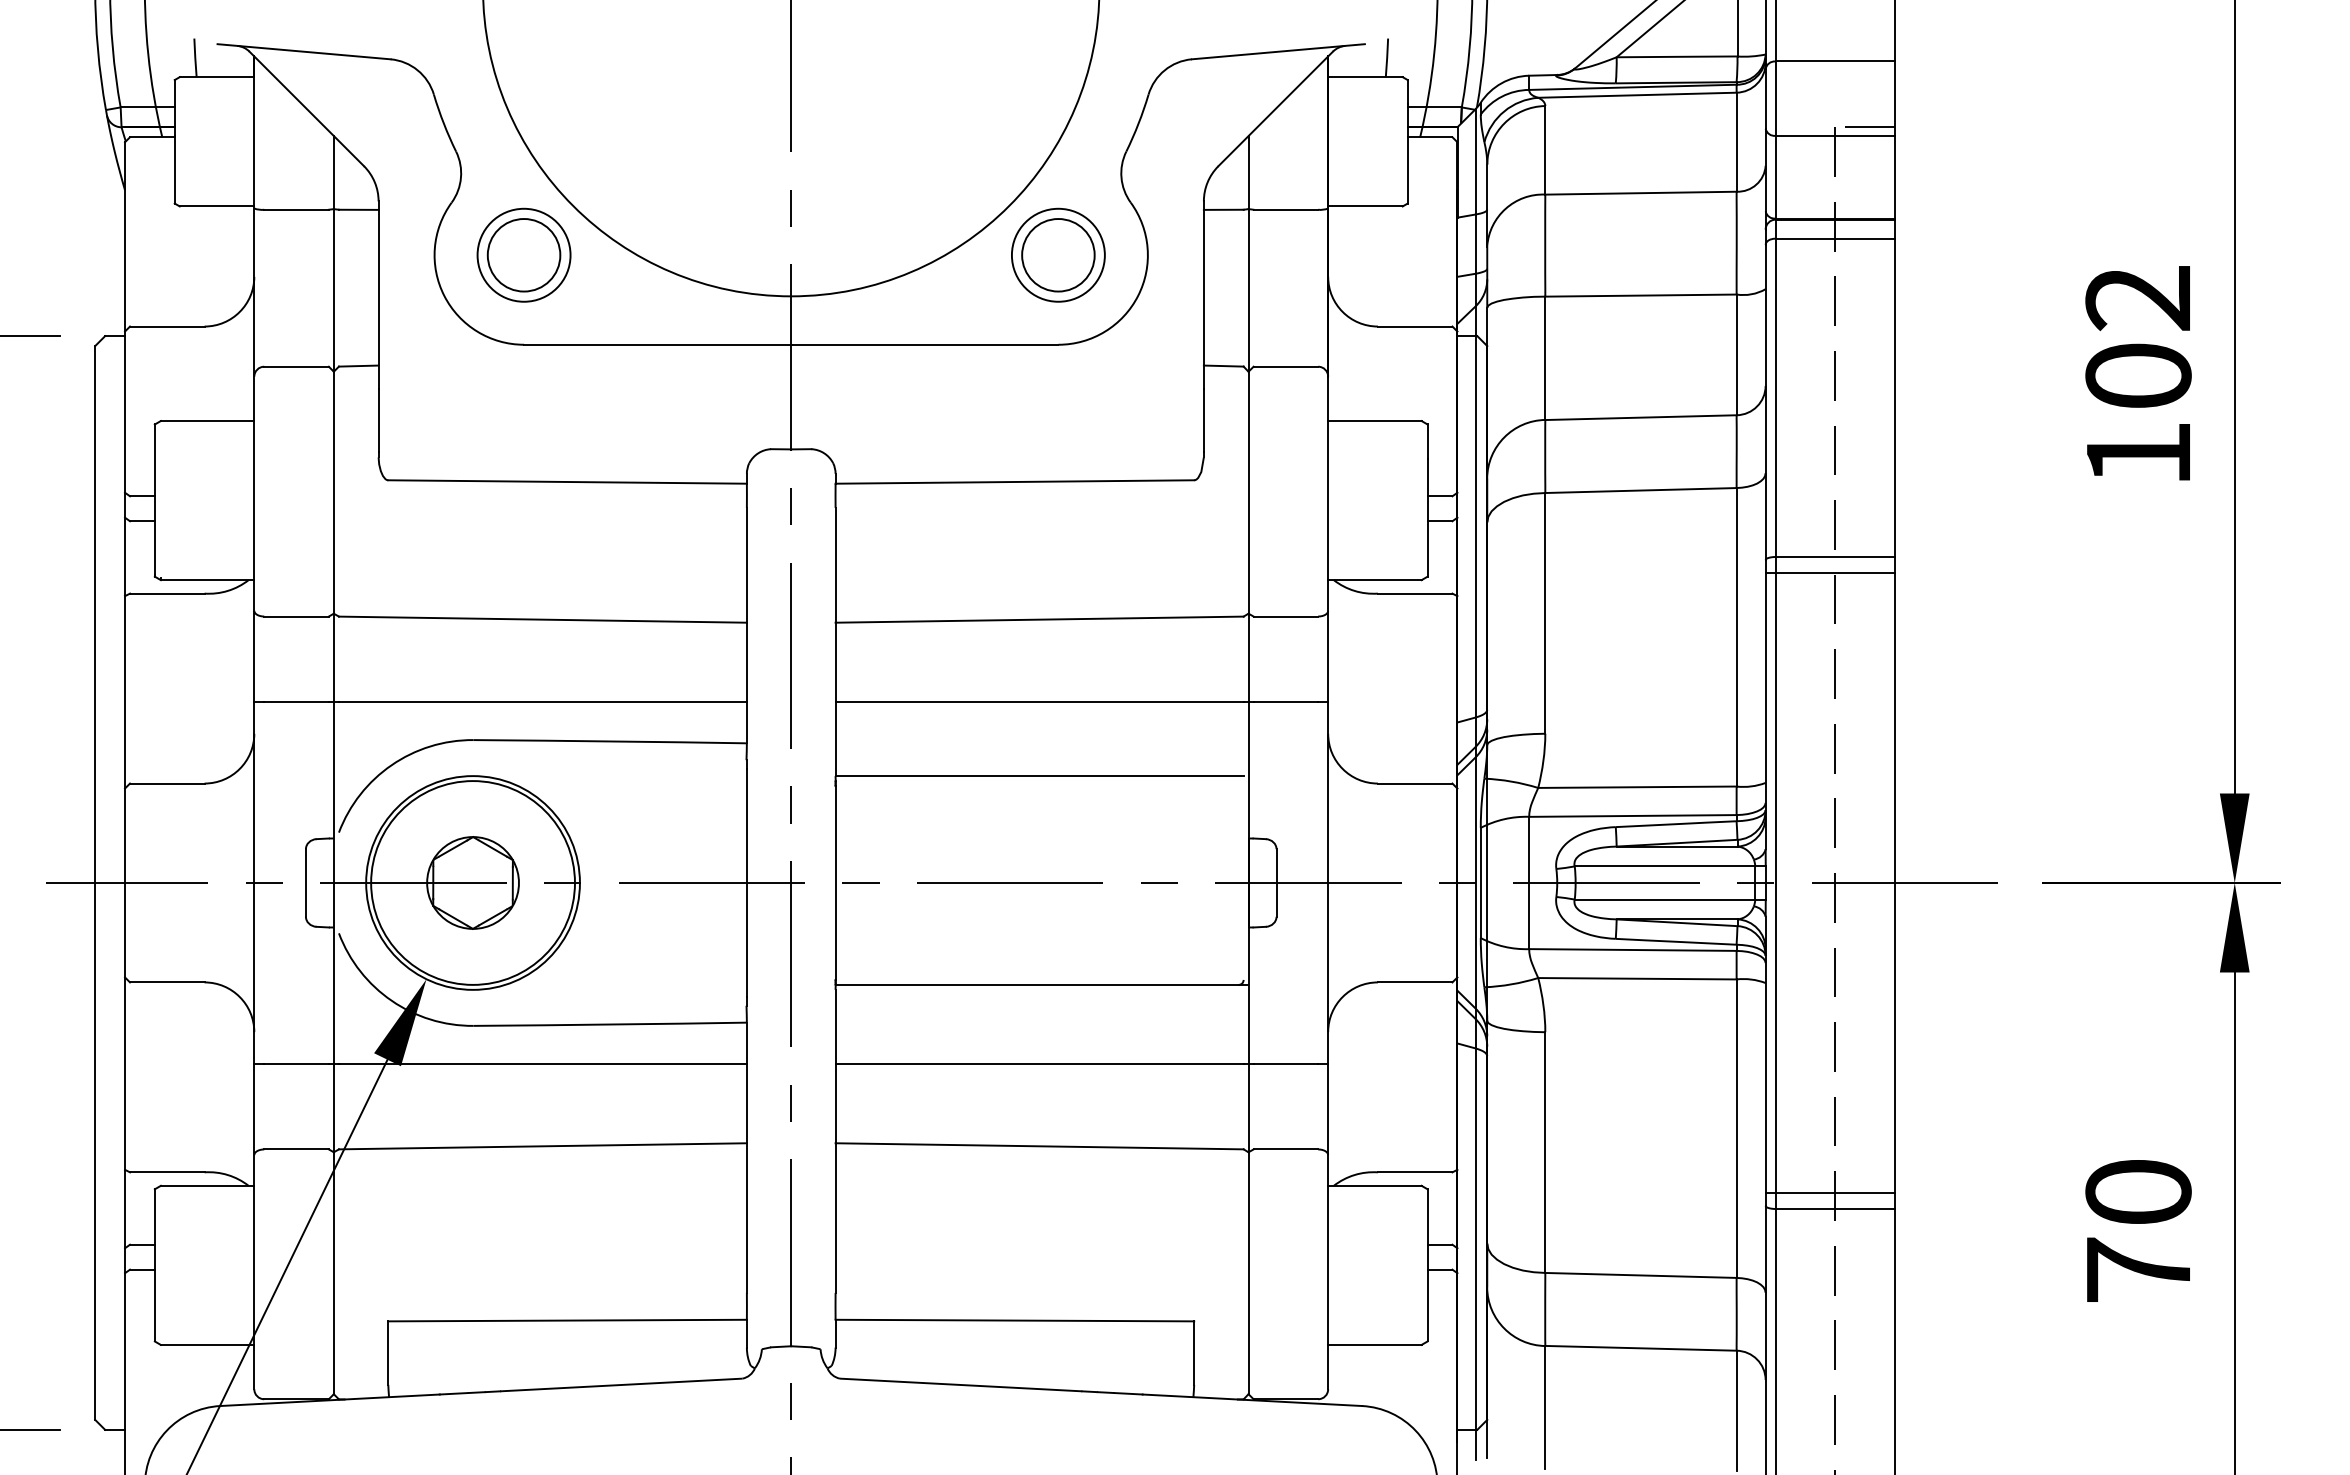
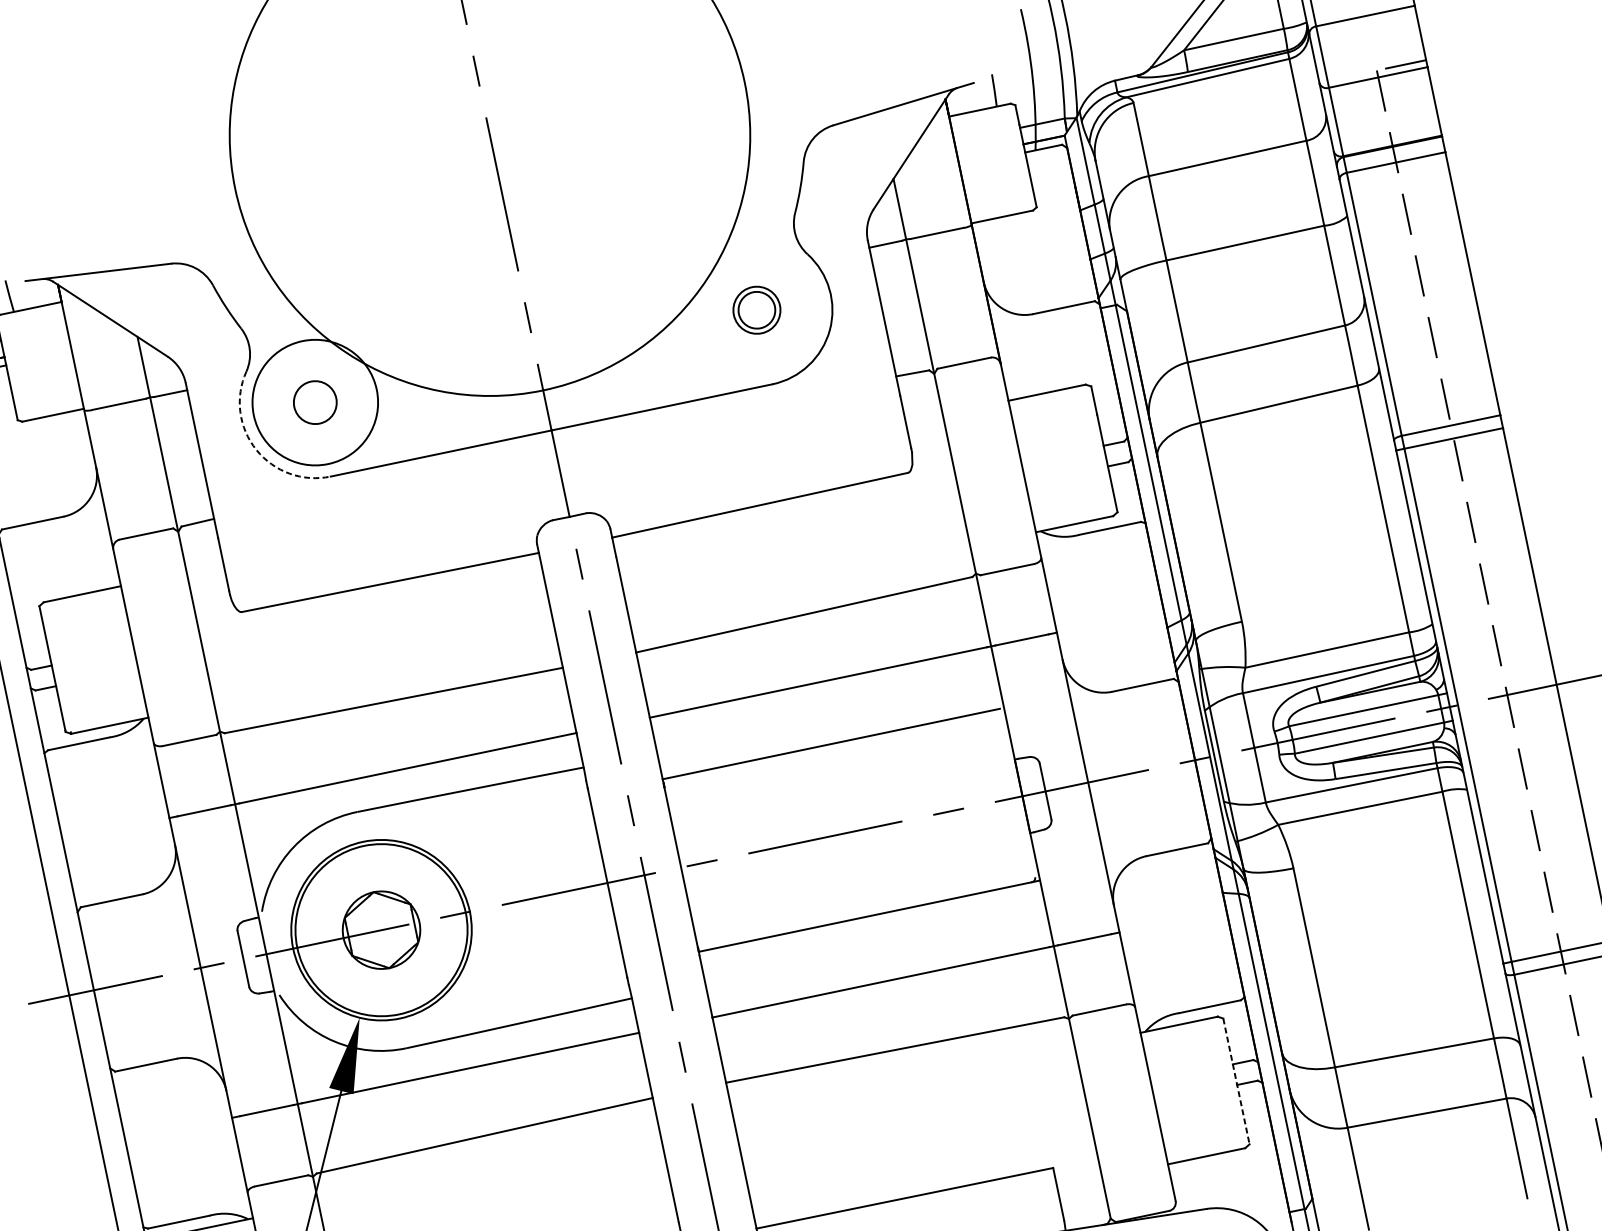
circle: (523, 254) -> (314, 402), size x1.6
part: (1058, 254) -> (756, 309), size x0.6
circle: (523, 255) -> (314, 402), size x0.7
arc: (444, 295) -> (256, 449), solid -> dashed
line: (1427, 1265) -> (1236, 1081), solid -> dashed

